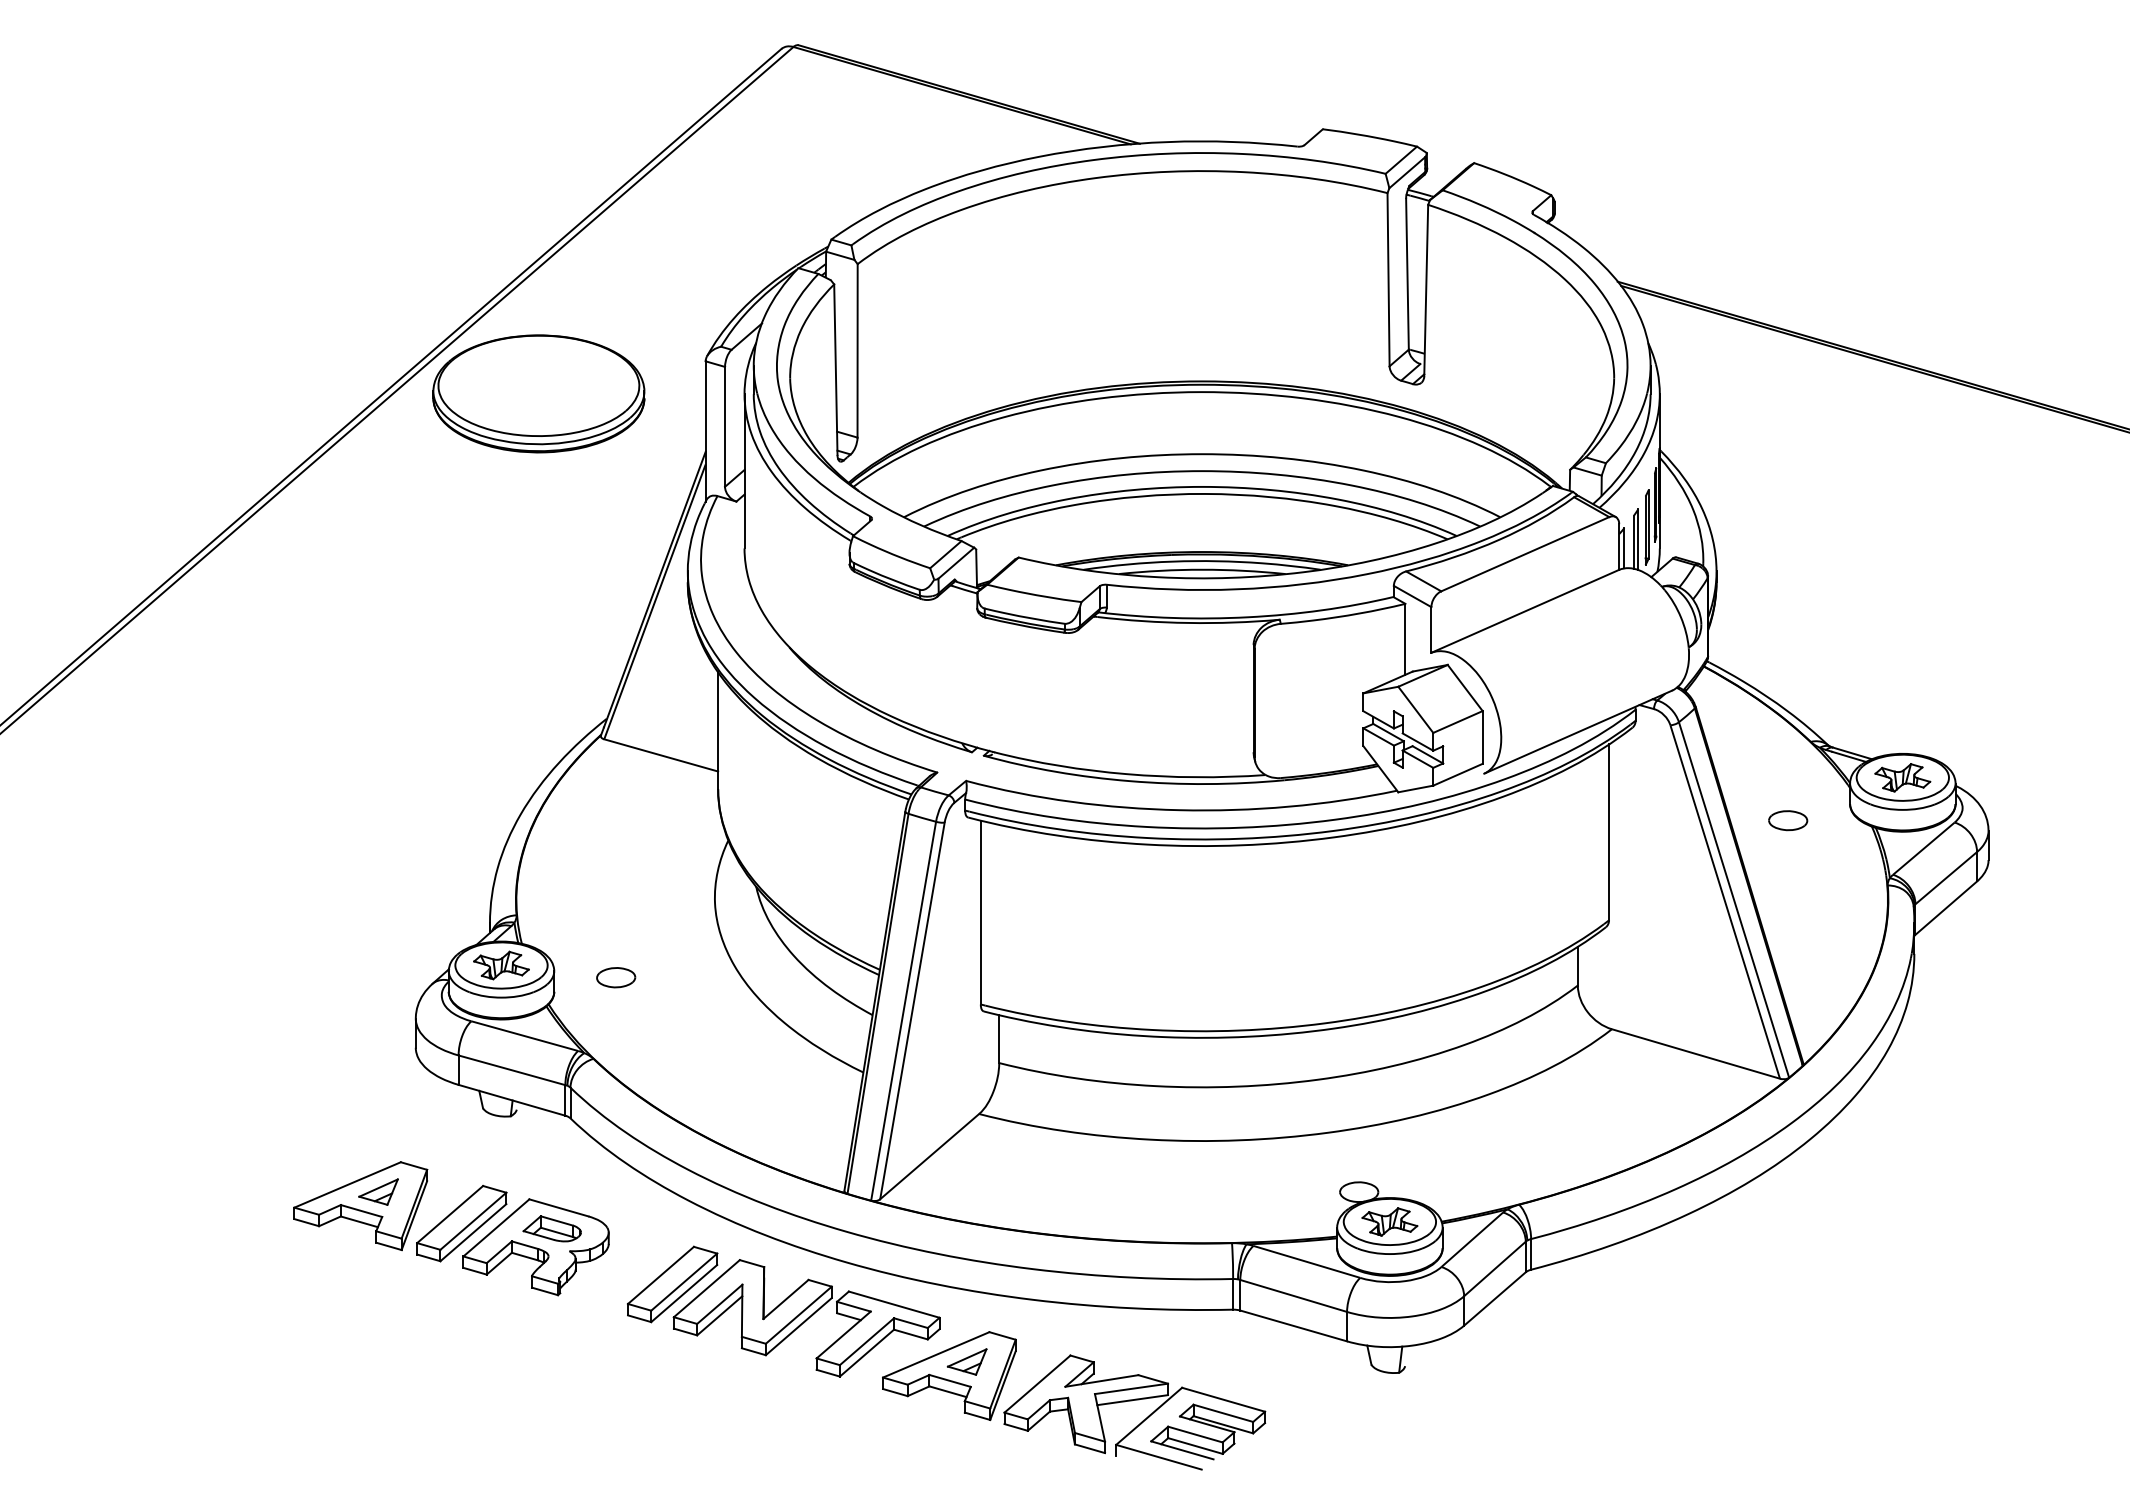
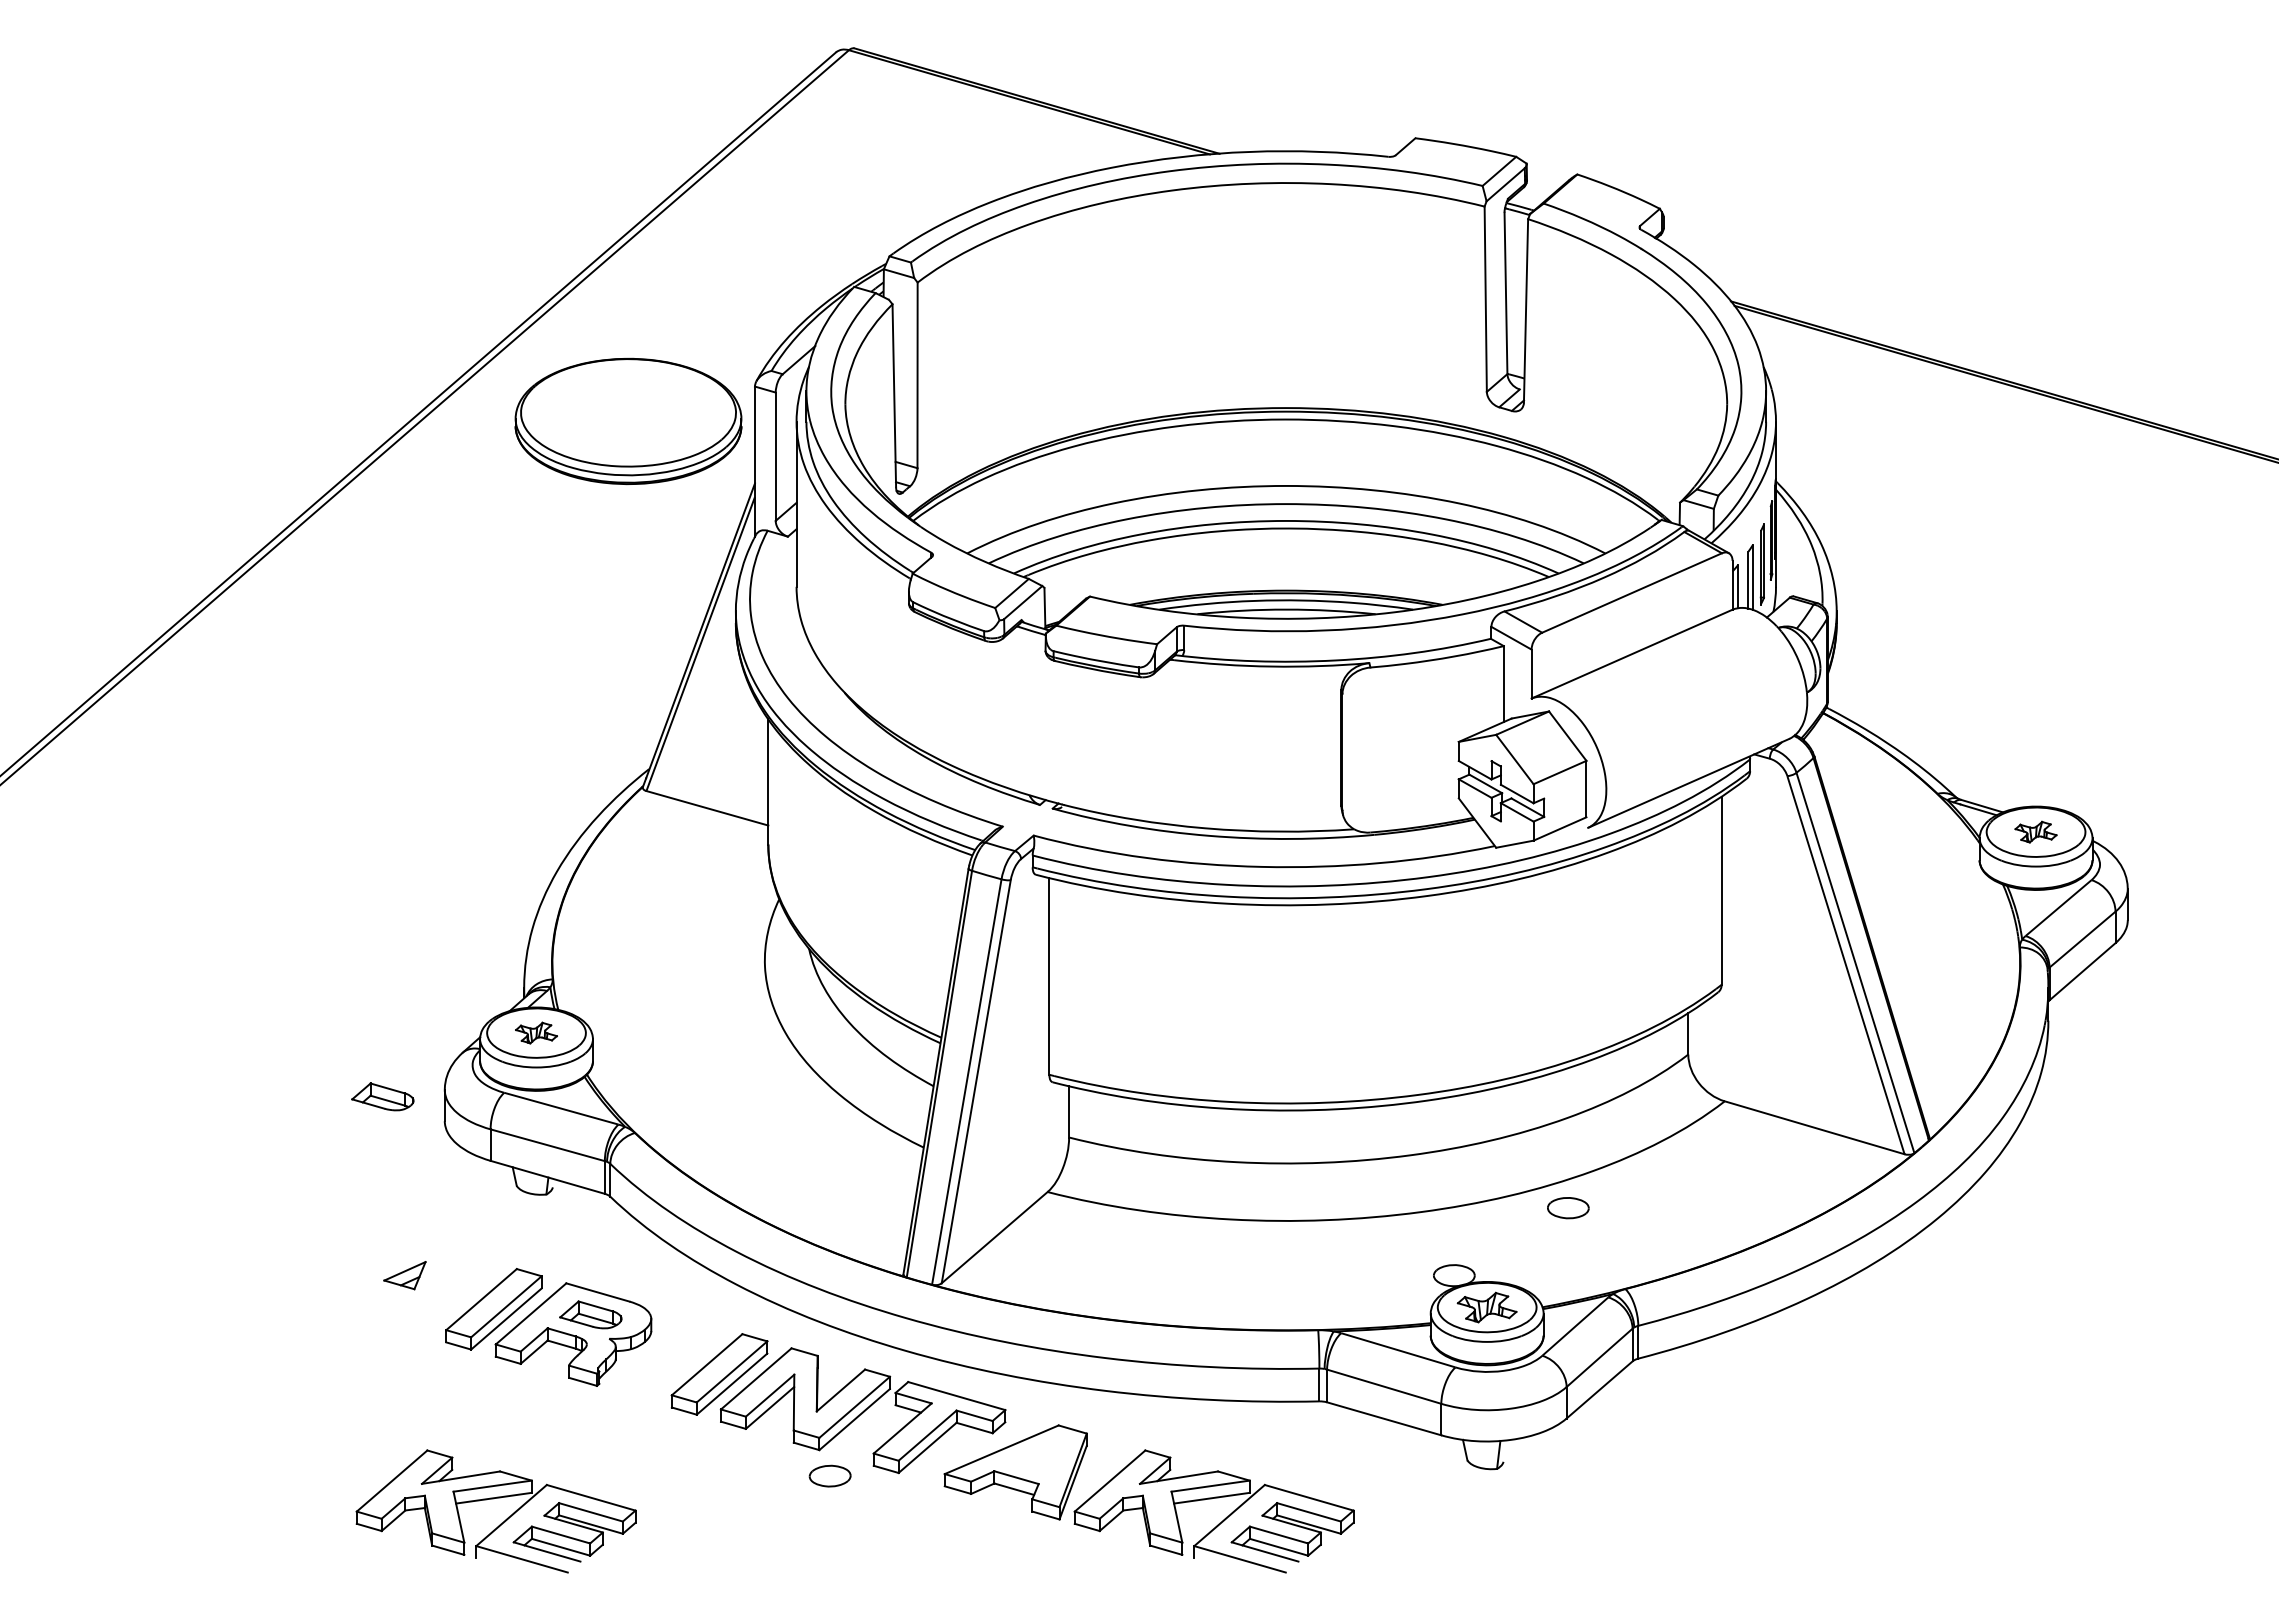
part: (538, 393) -> (628, 421), moved
part: (1902, 777) -> (2035, 831), size x0.7
part: (1788, 821) -> (1568, 1208), moved
part: (501, 964) -> (536, 1032), size x0.7
part: (615, 977) -> (829, 1475), moved
part: (357, 1024) -> (382, 1096), added
part: (360, 1206) -> (385, 1290), removed
part: (966, 1362) -> (1034, 1457), removed
part: (461, 1401) -> (493, 1499), added

